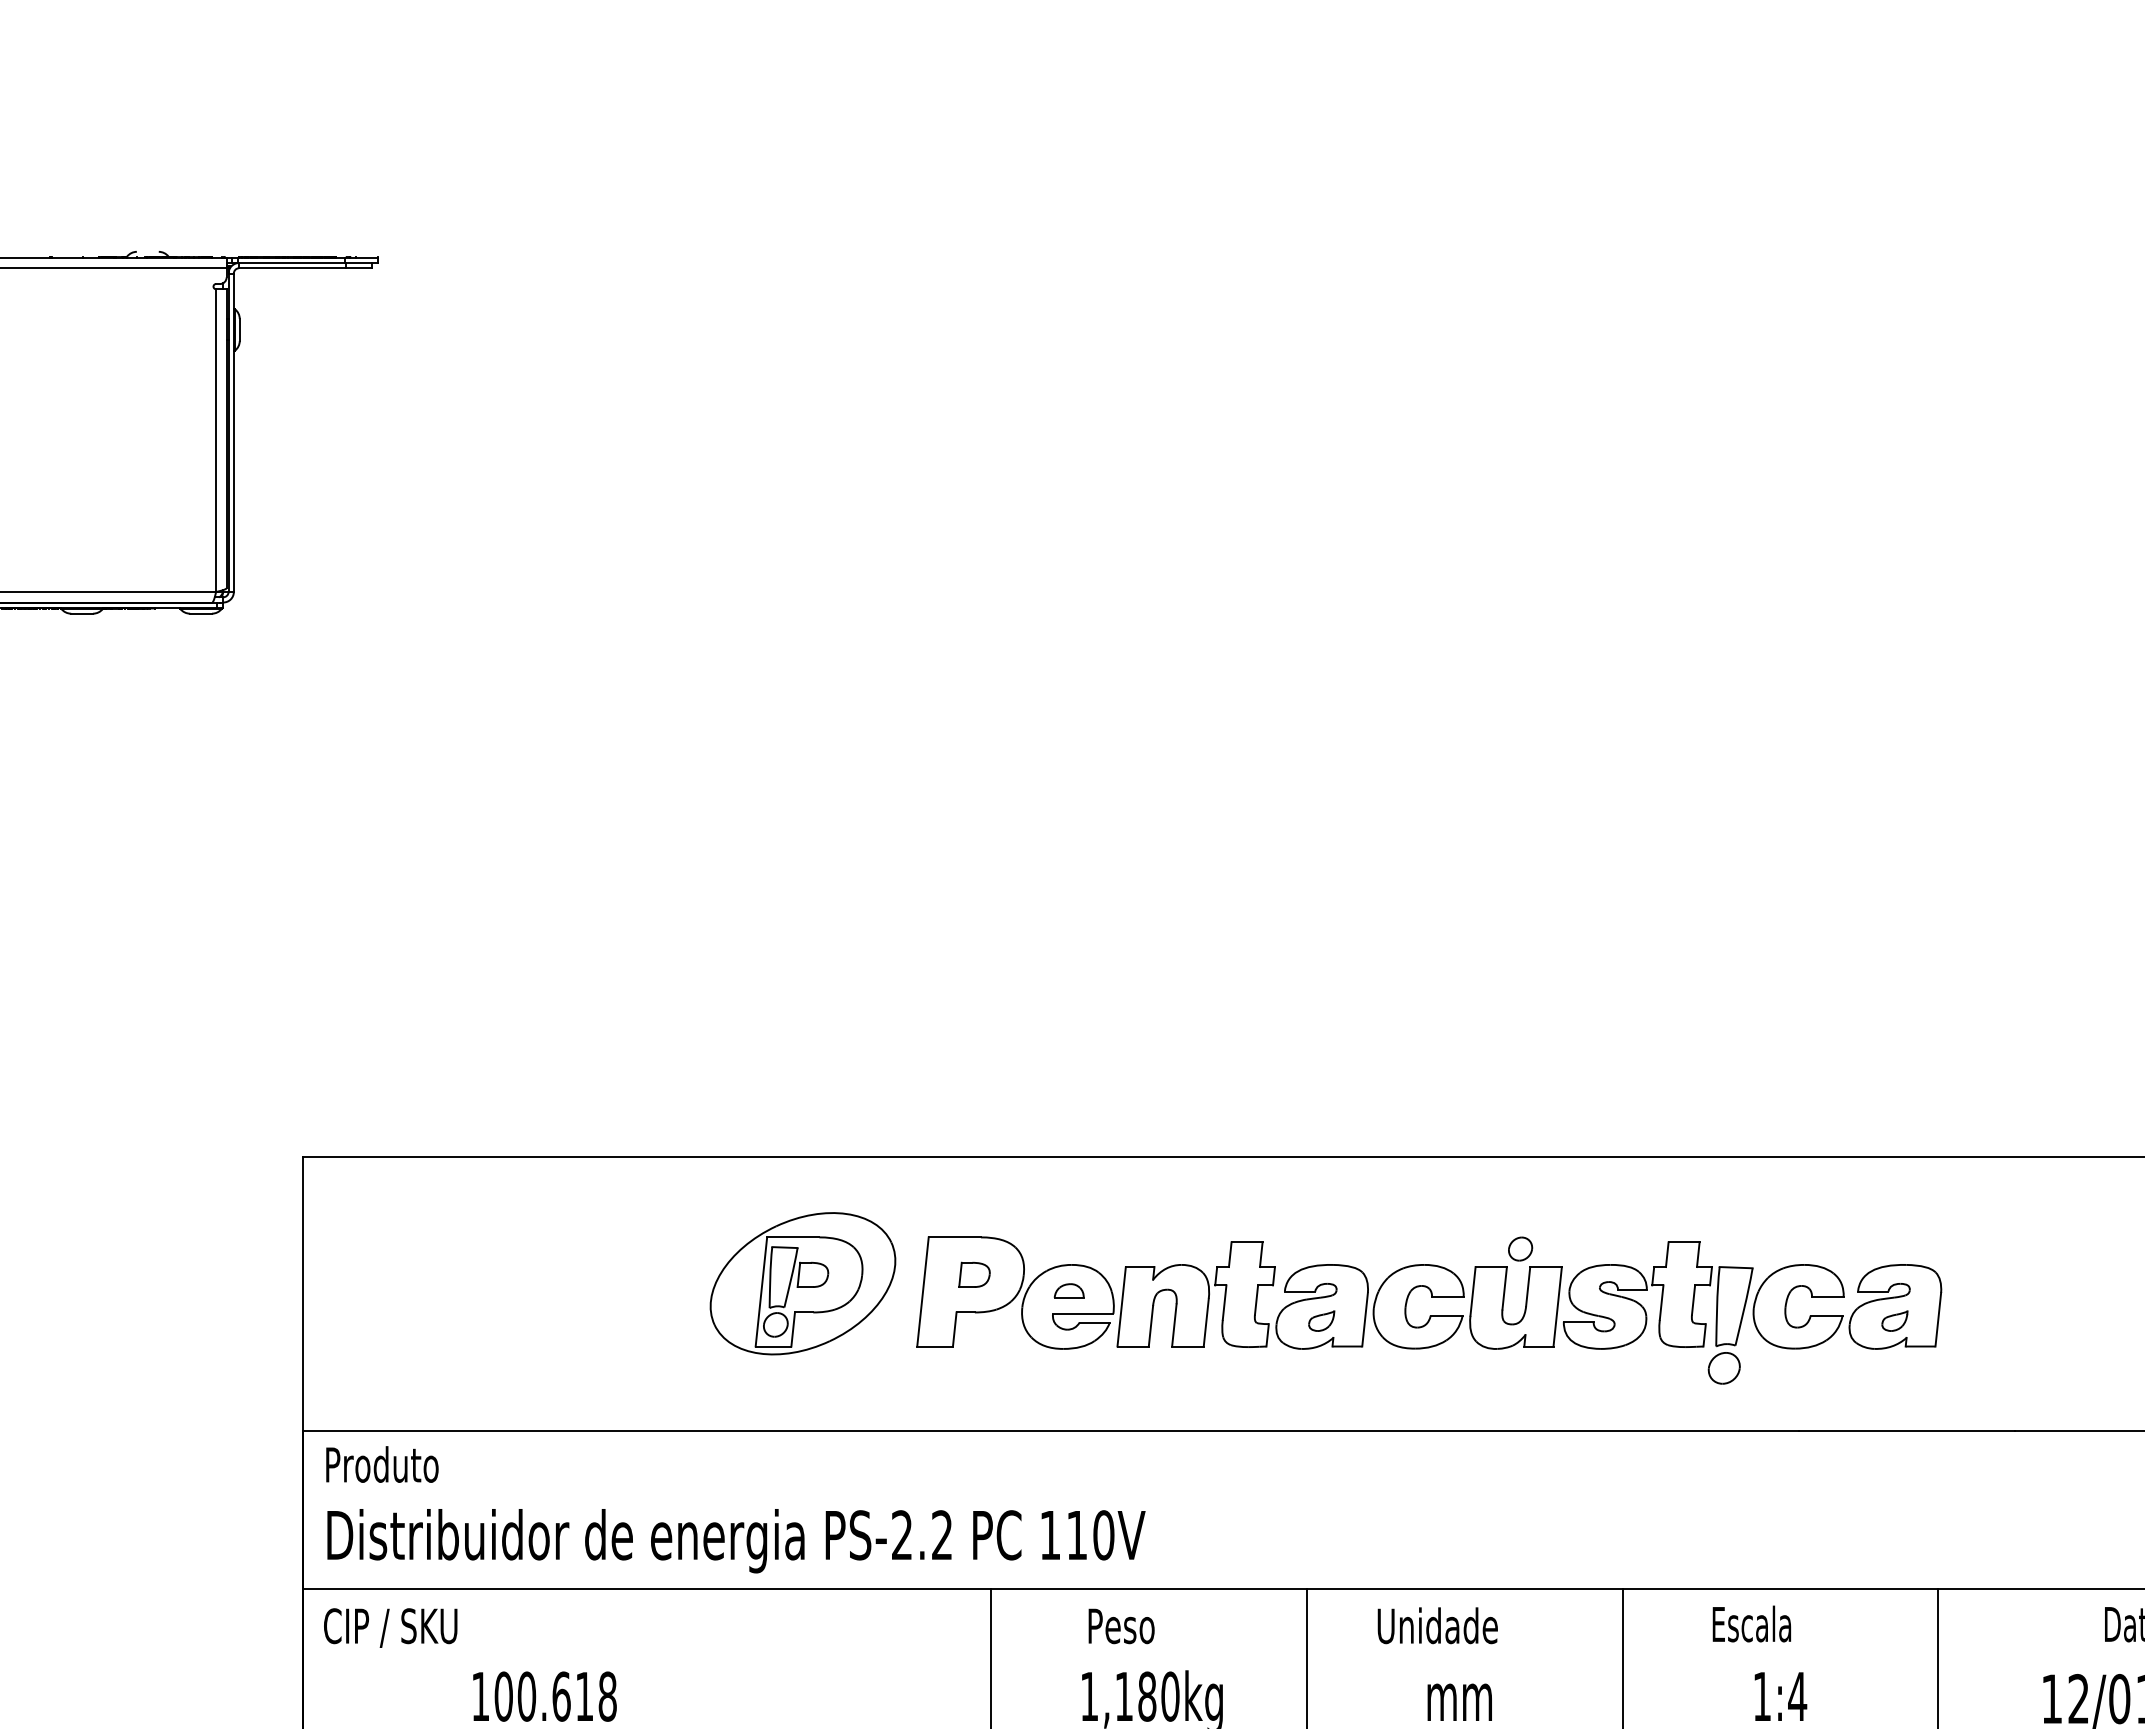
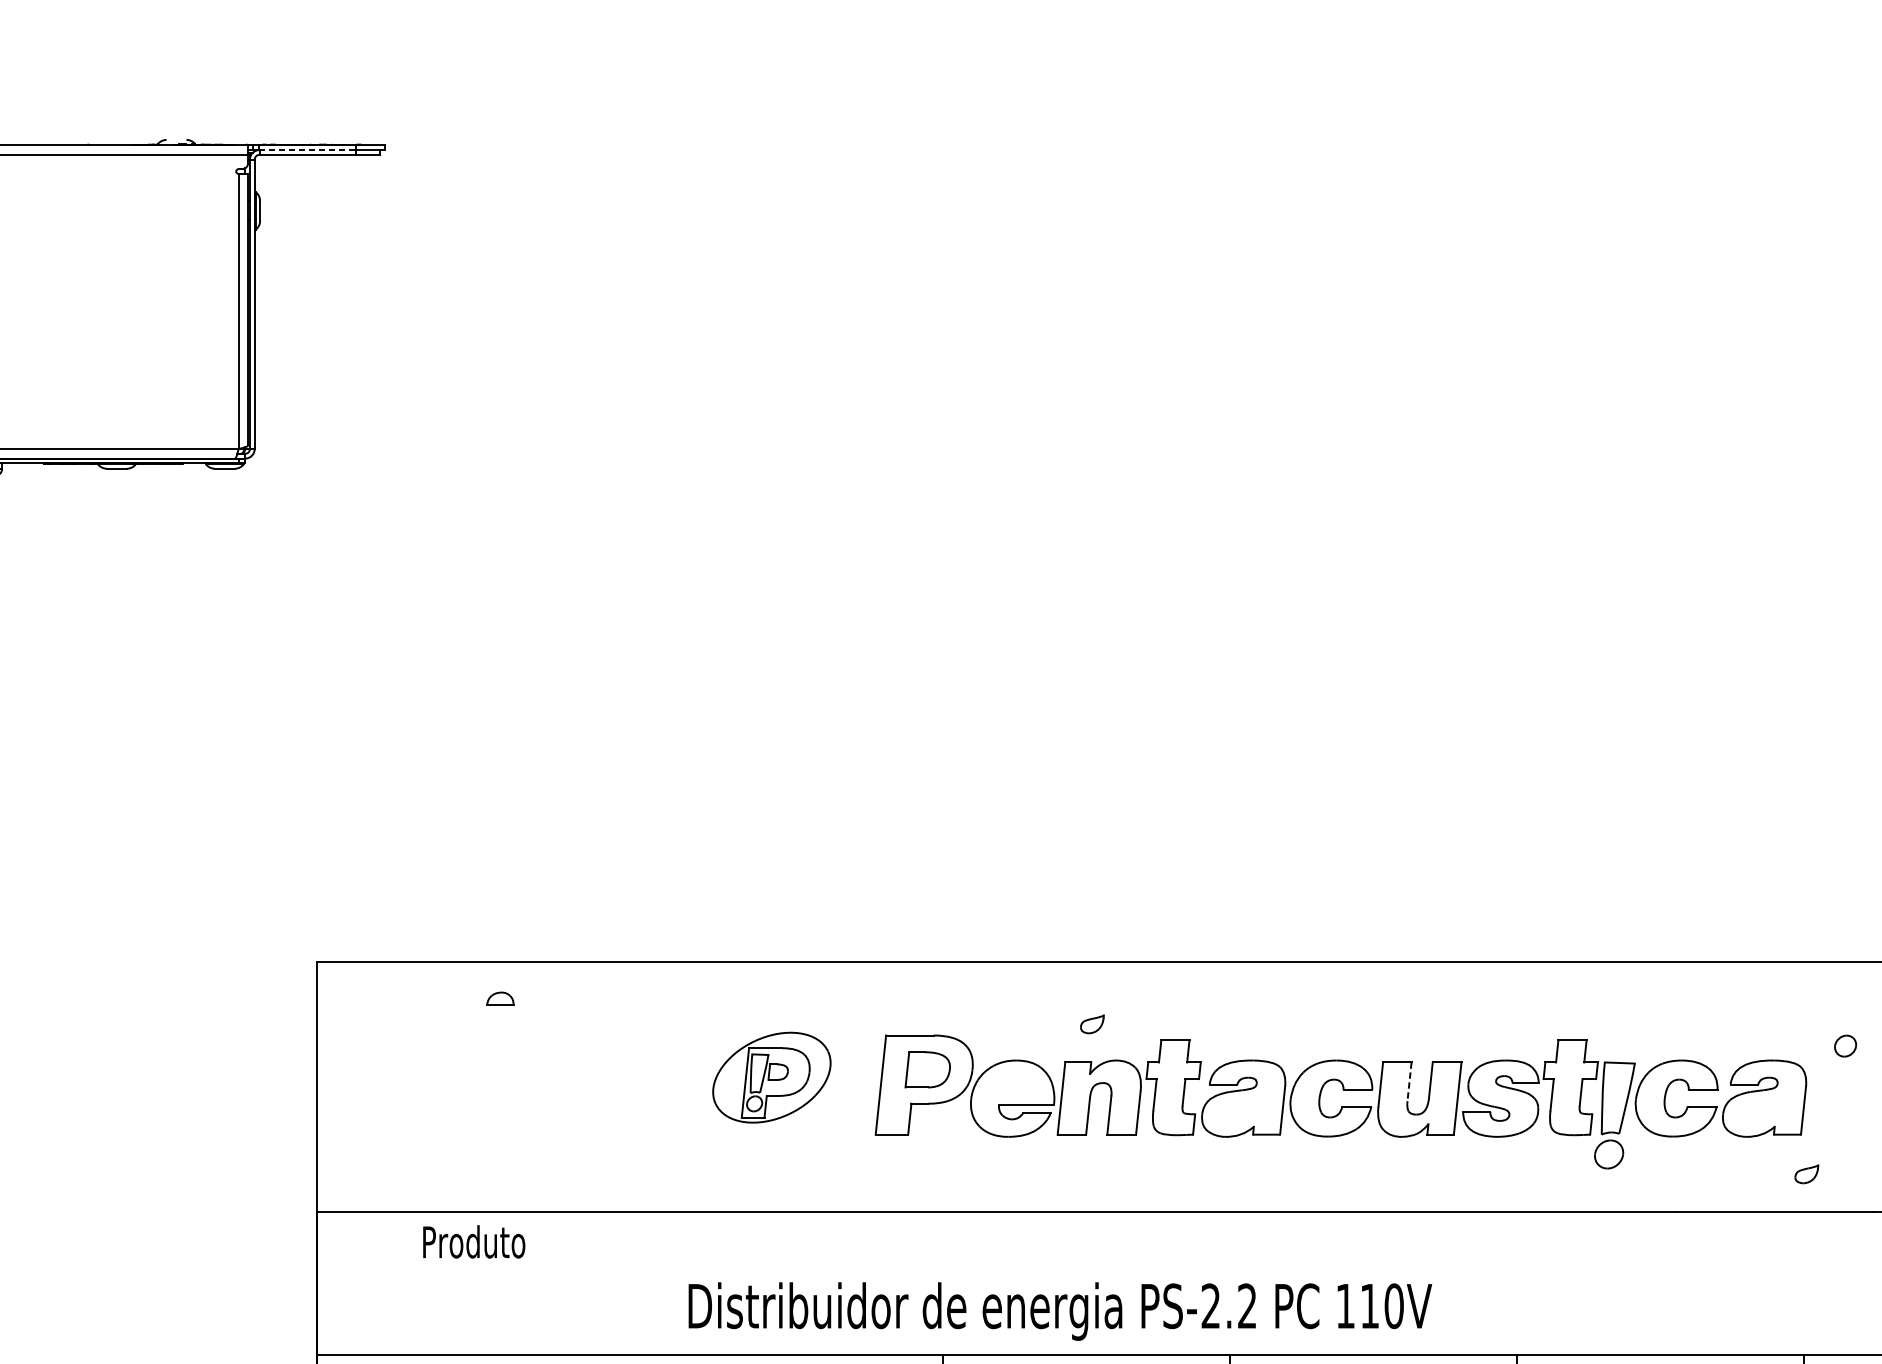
line: (292, 263) -> (308, 150), solid -> dashed
part: (1520, 1248) -> (1845, 1045), moved
part: (974, 1274) -> (927, 1069), size x1.6
part: (802, 1283) -> (771, 1077), size x0.7
line: (1504, 1288) -> (1409, 1081), solid -> dashed
part: (1068, 1290) -> (499, 998), moved
part: (1321, 1320) -> (1092, 1023), moved
part: (1894, 1320) -> (1806, 1173), moved
text: (382, 1464) -> (474, 1241), moved
text: (736, 1541) -> (1060, 1311), moved

